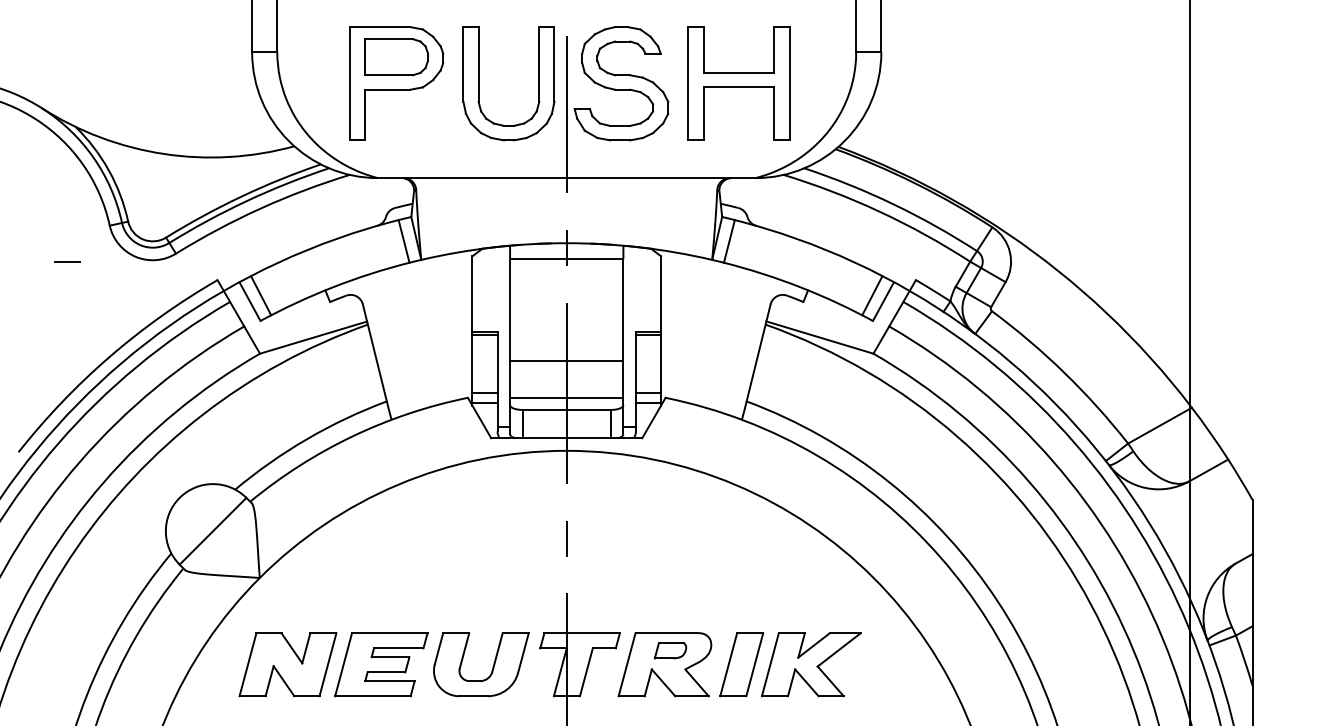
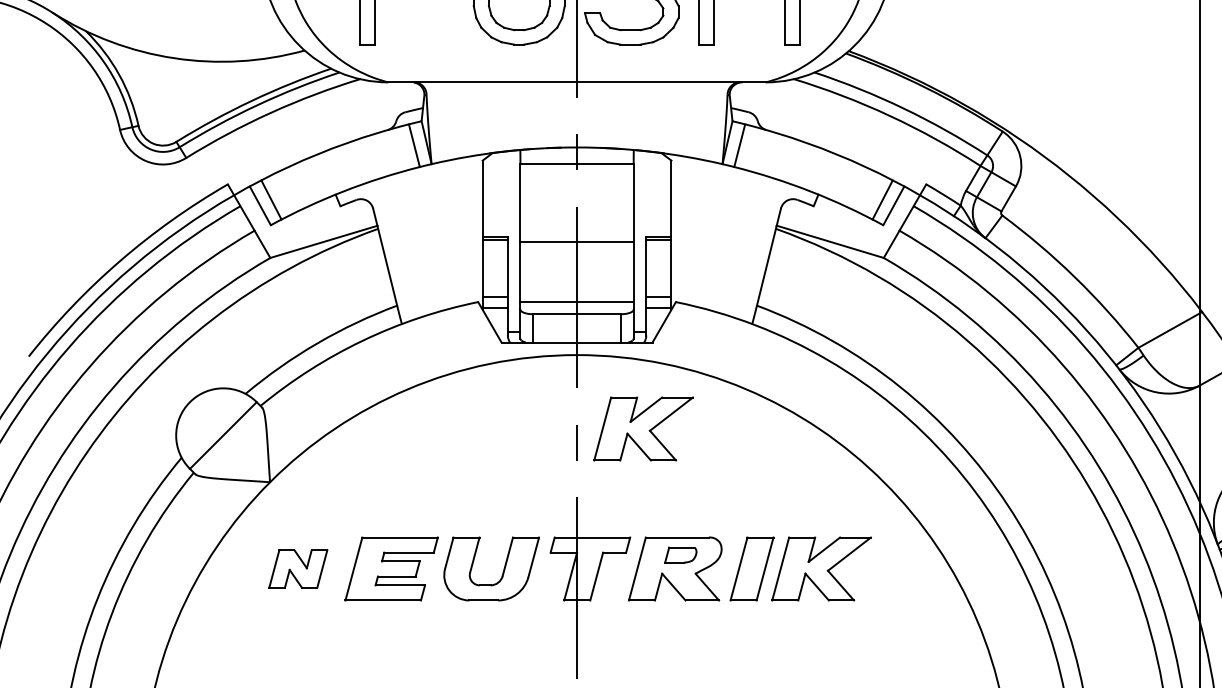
line: (66, 262) -> (76, 166), removed
line: (566, 360) -> (576, 241), moved
part: (633, 524) -> (643, 428), added
part: (287, 664) -> (297, 568), size x0.6

